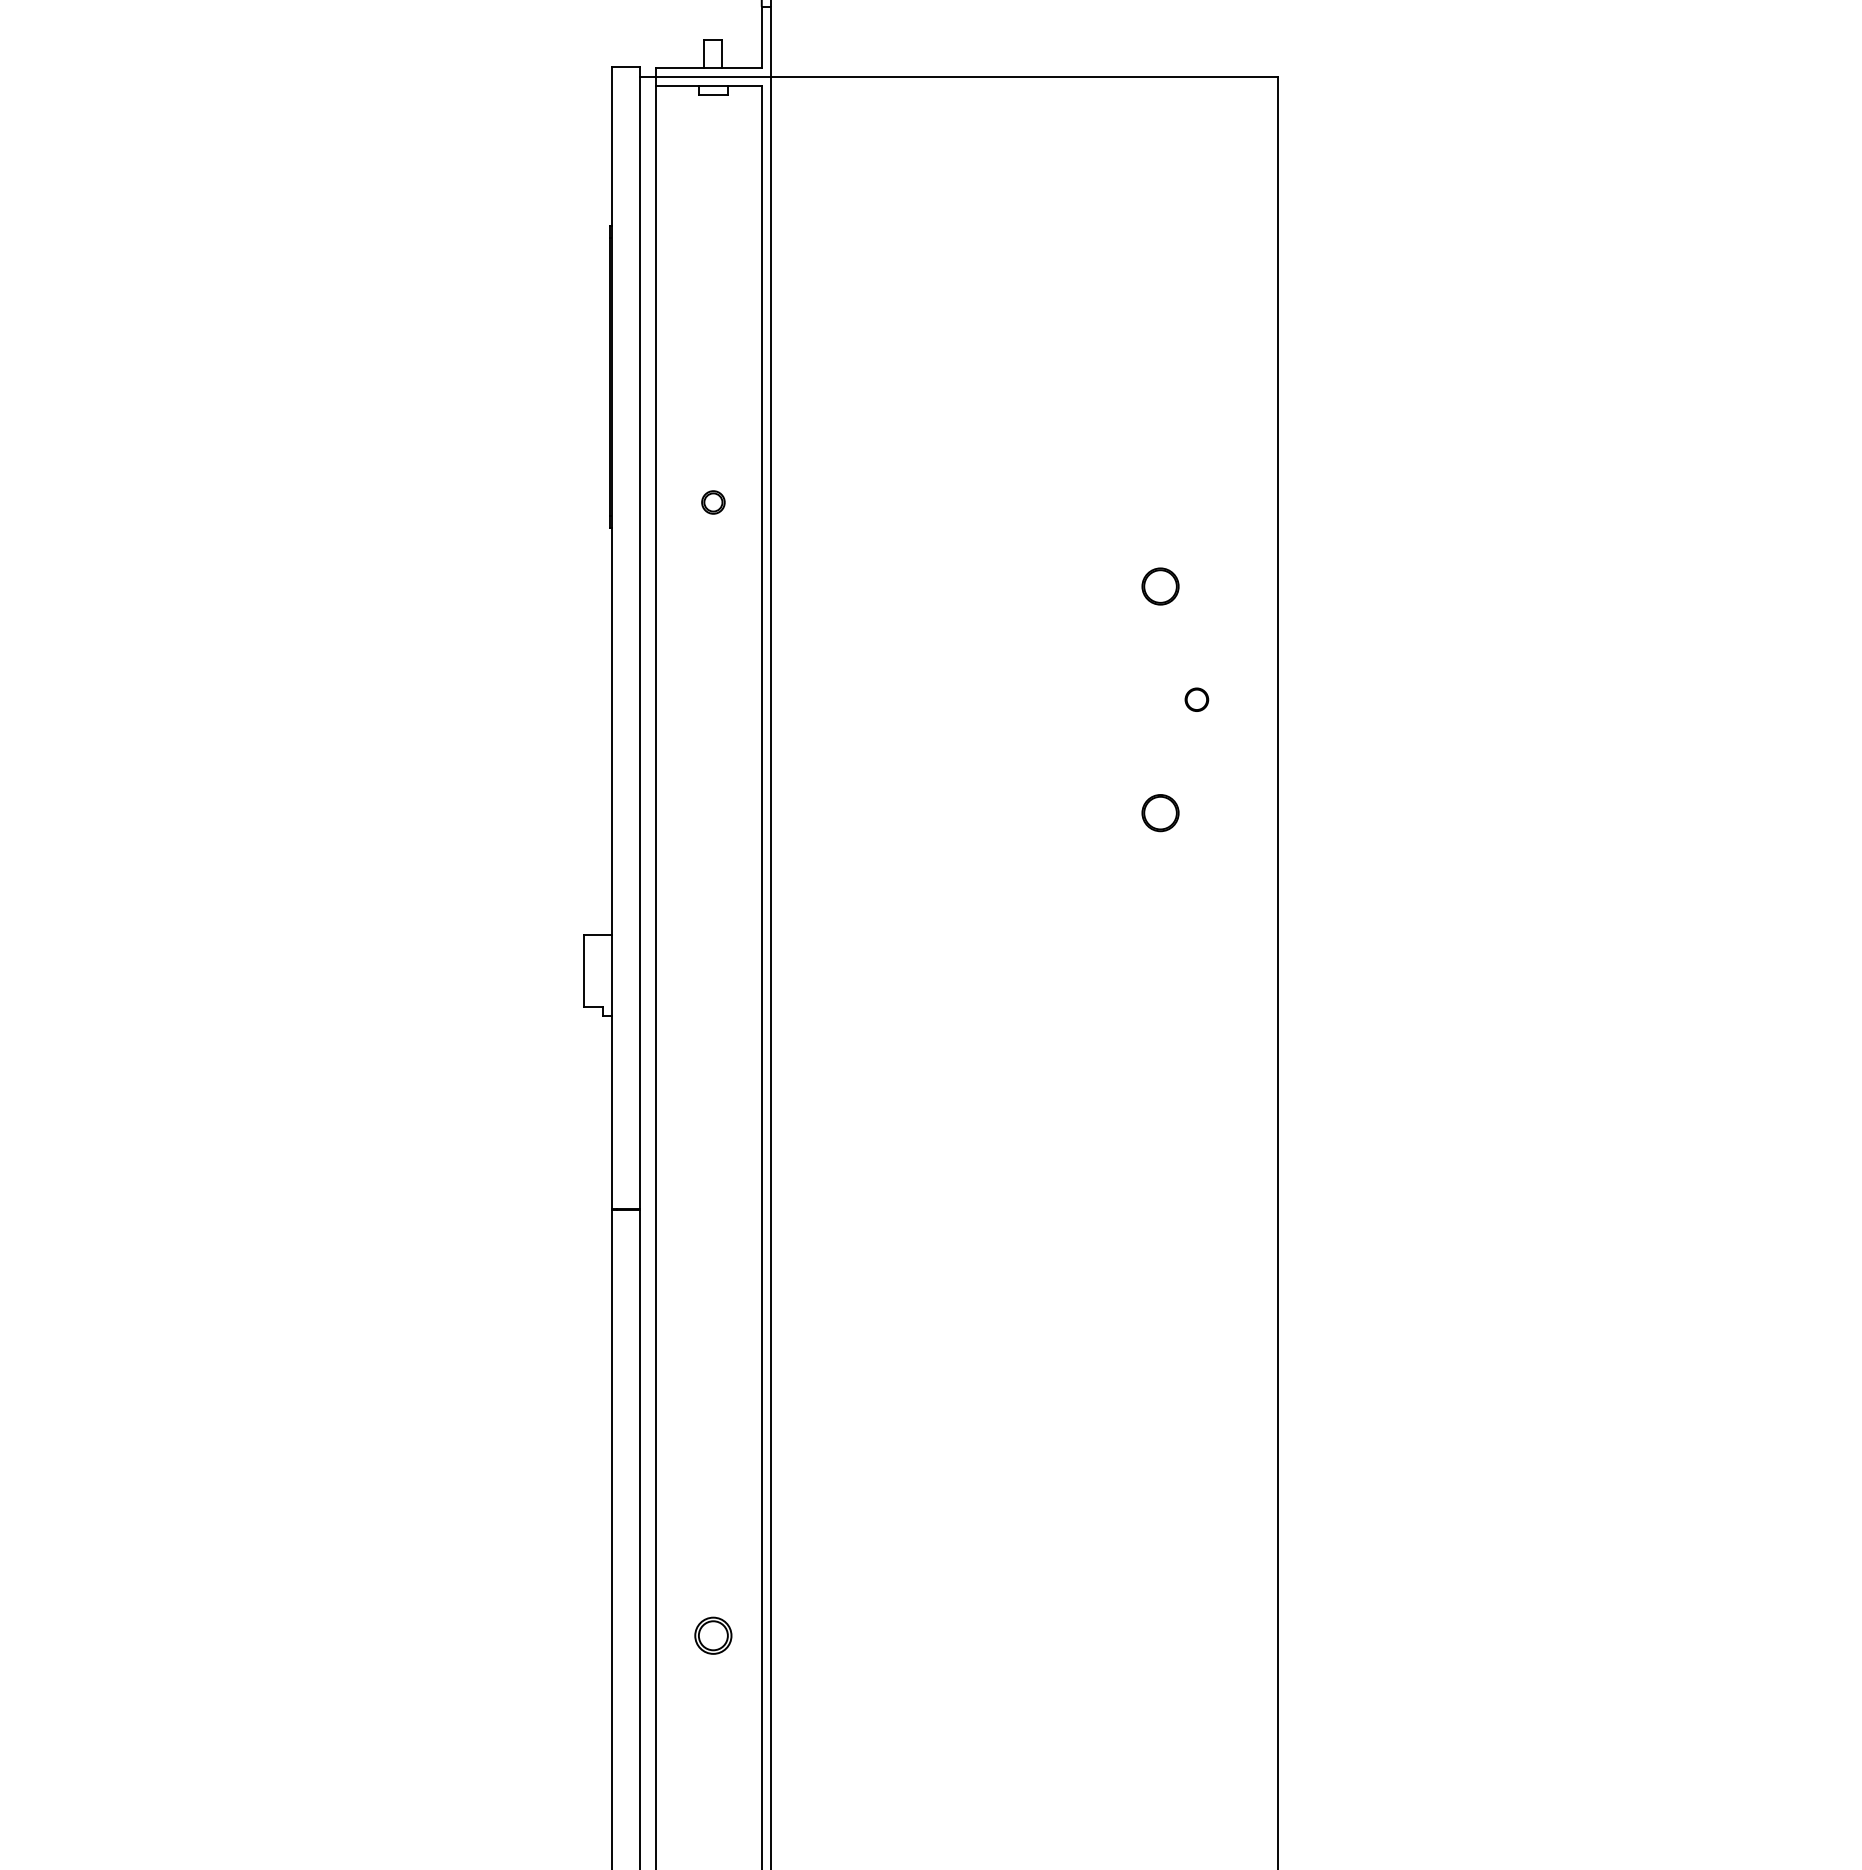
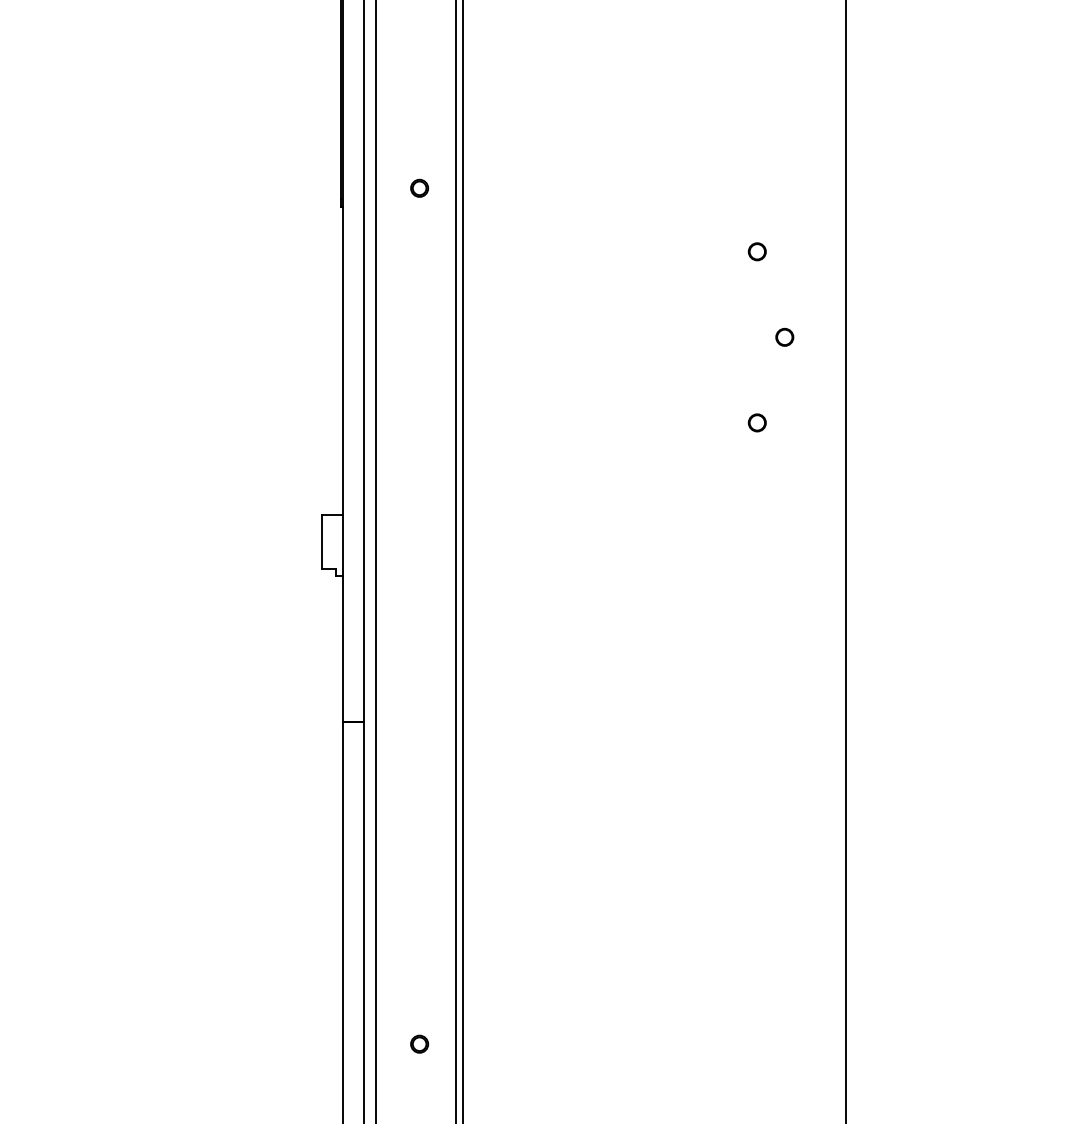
circle: (1160, 586) -> (757, 251), size x0.62
part: (1160, 812) -> (757, 422), size x0.62
part: (713, 1635) -> (419, 1044), size x0.62

